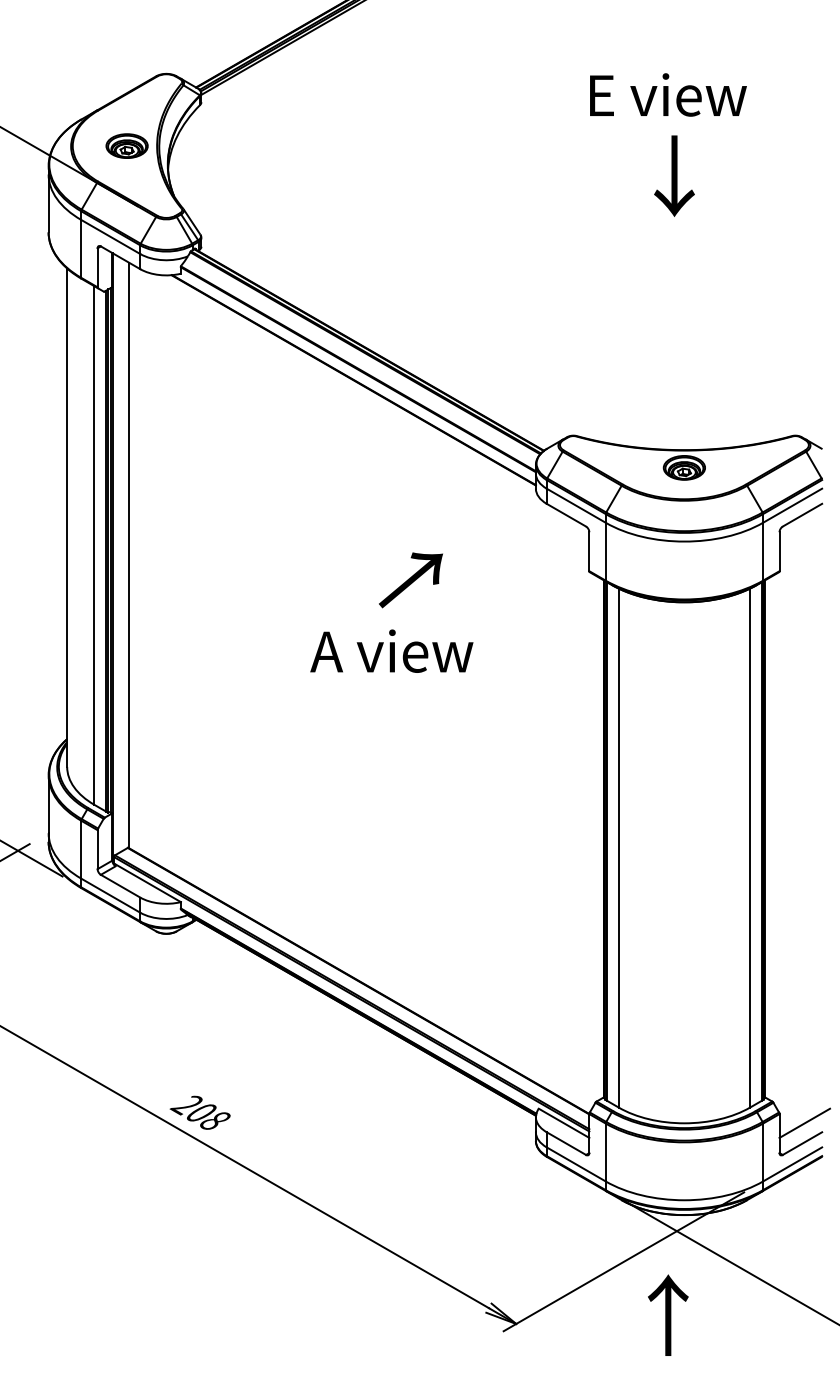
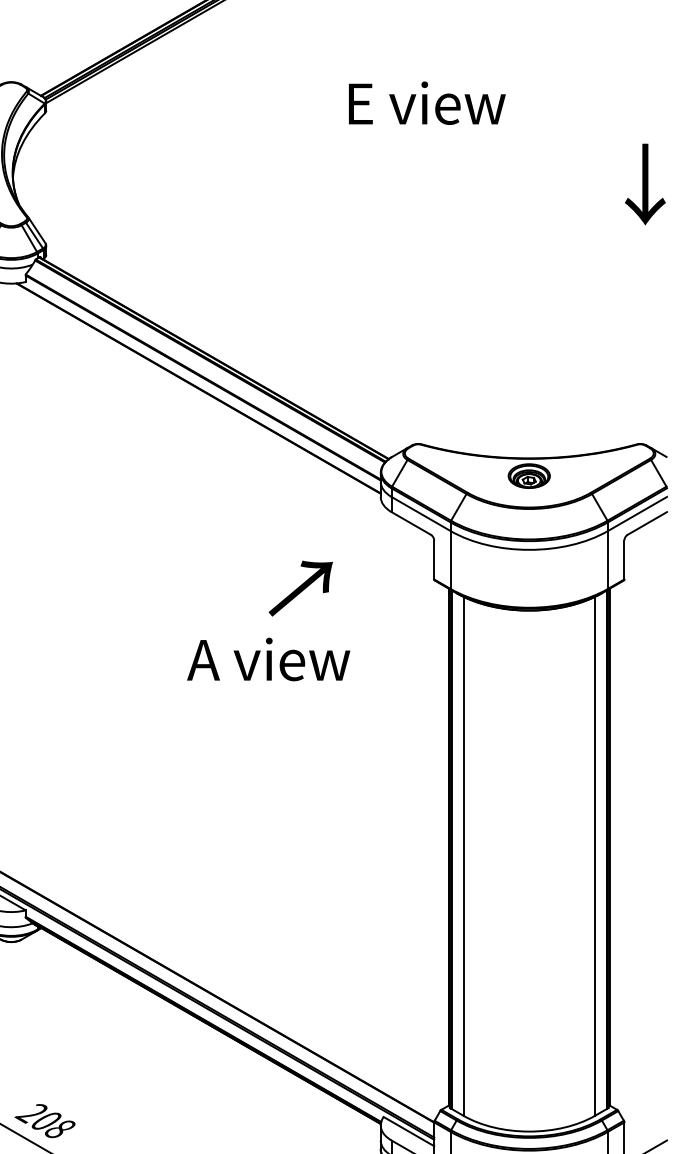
text: (668, 94) -> (427, 102), moved
text: (674, 175) -> (645, 183), moved
text: (410, 580) -> (300, 588), moved
text: (391, 650) -> (268, 658), moved
line: (804, 1122) -> (649, 1130), removed

